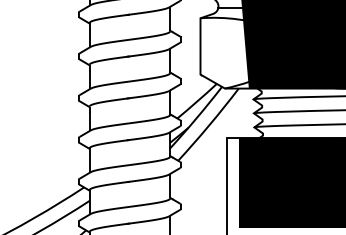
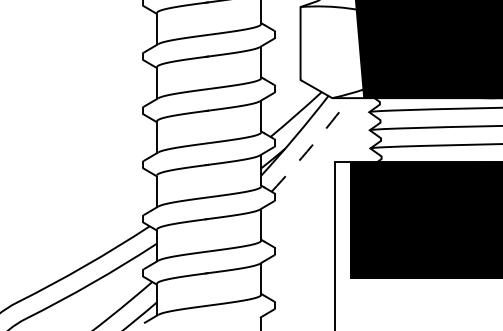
line: (208, 125) -> (311, 145), solid -> dashed

